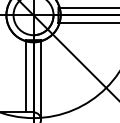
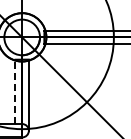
line: (26, 75) -> (15, 91), solid -> dashed

